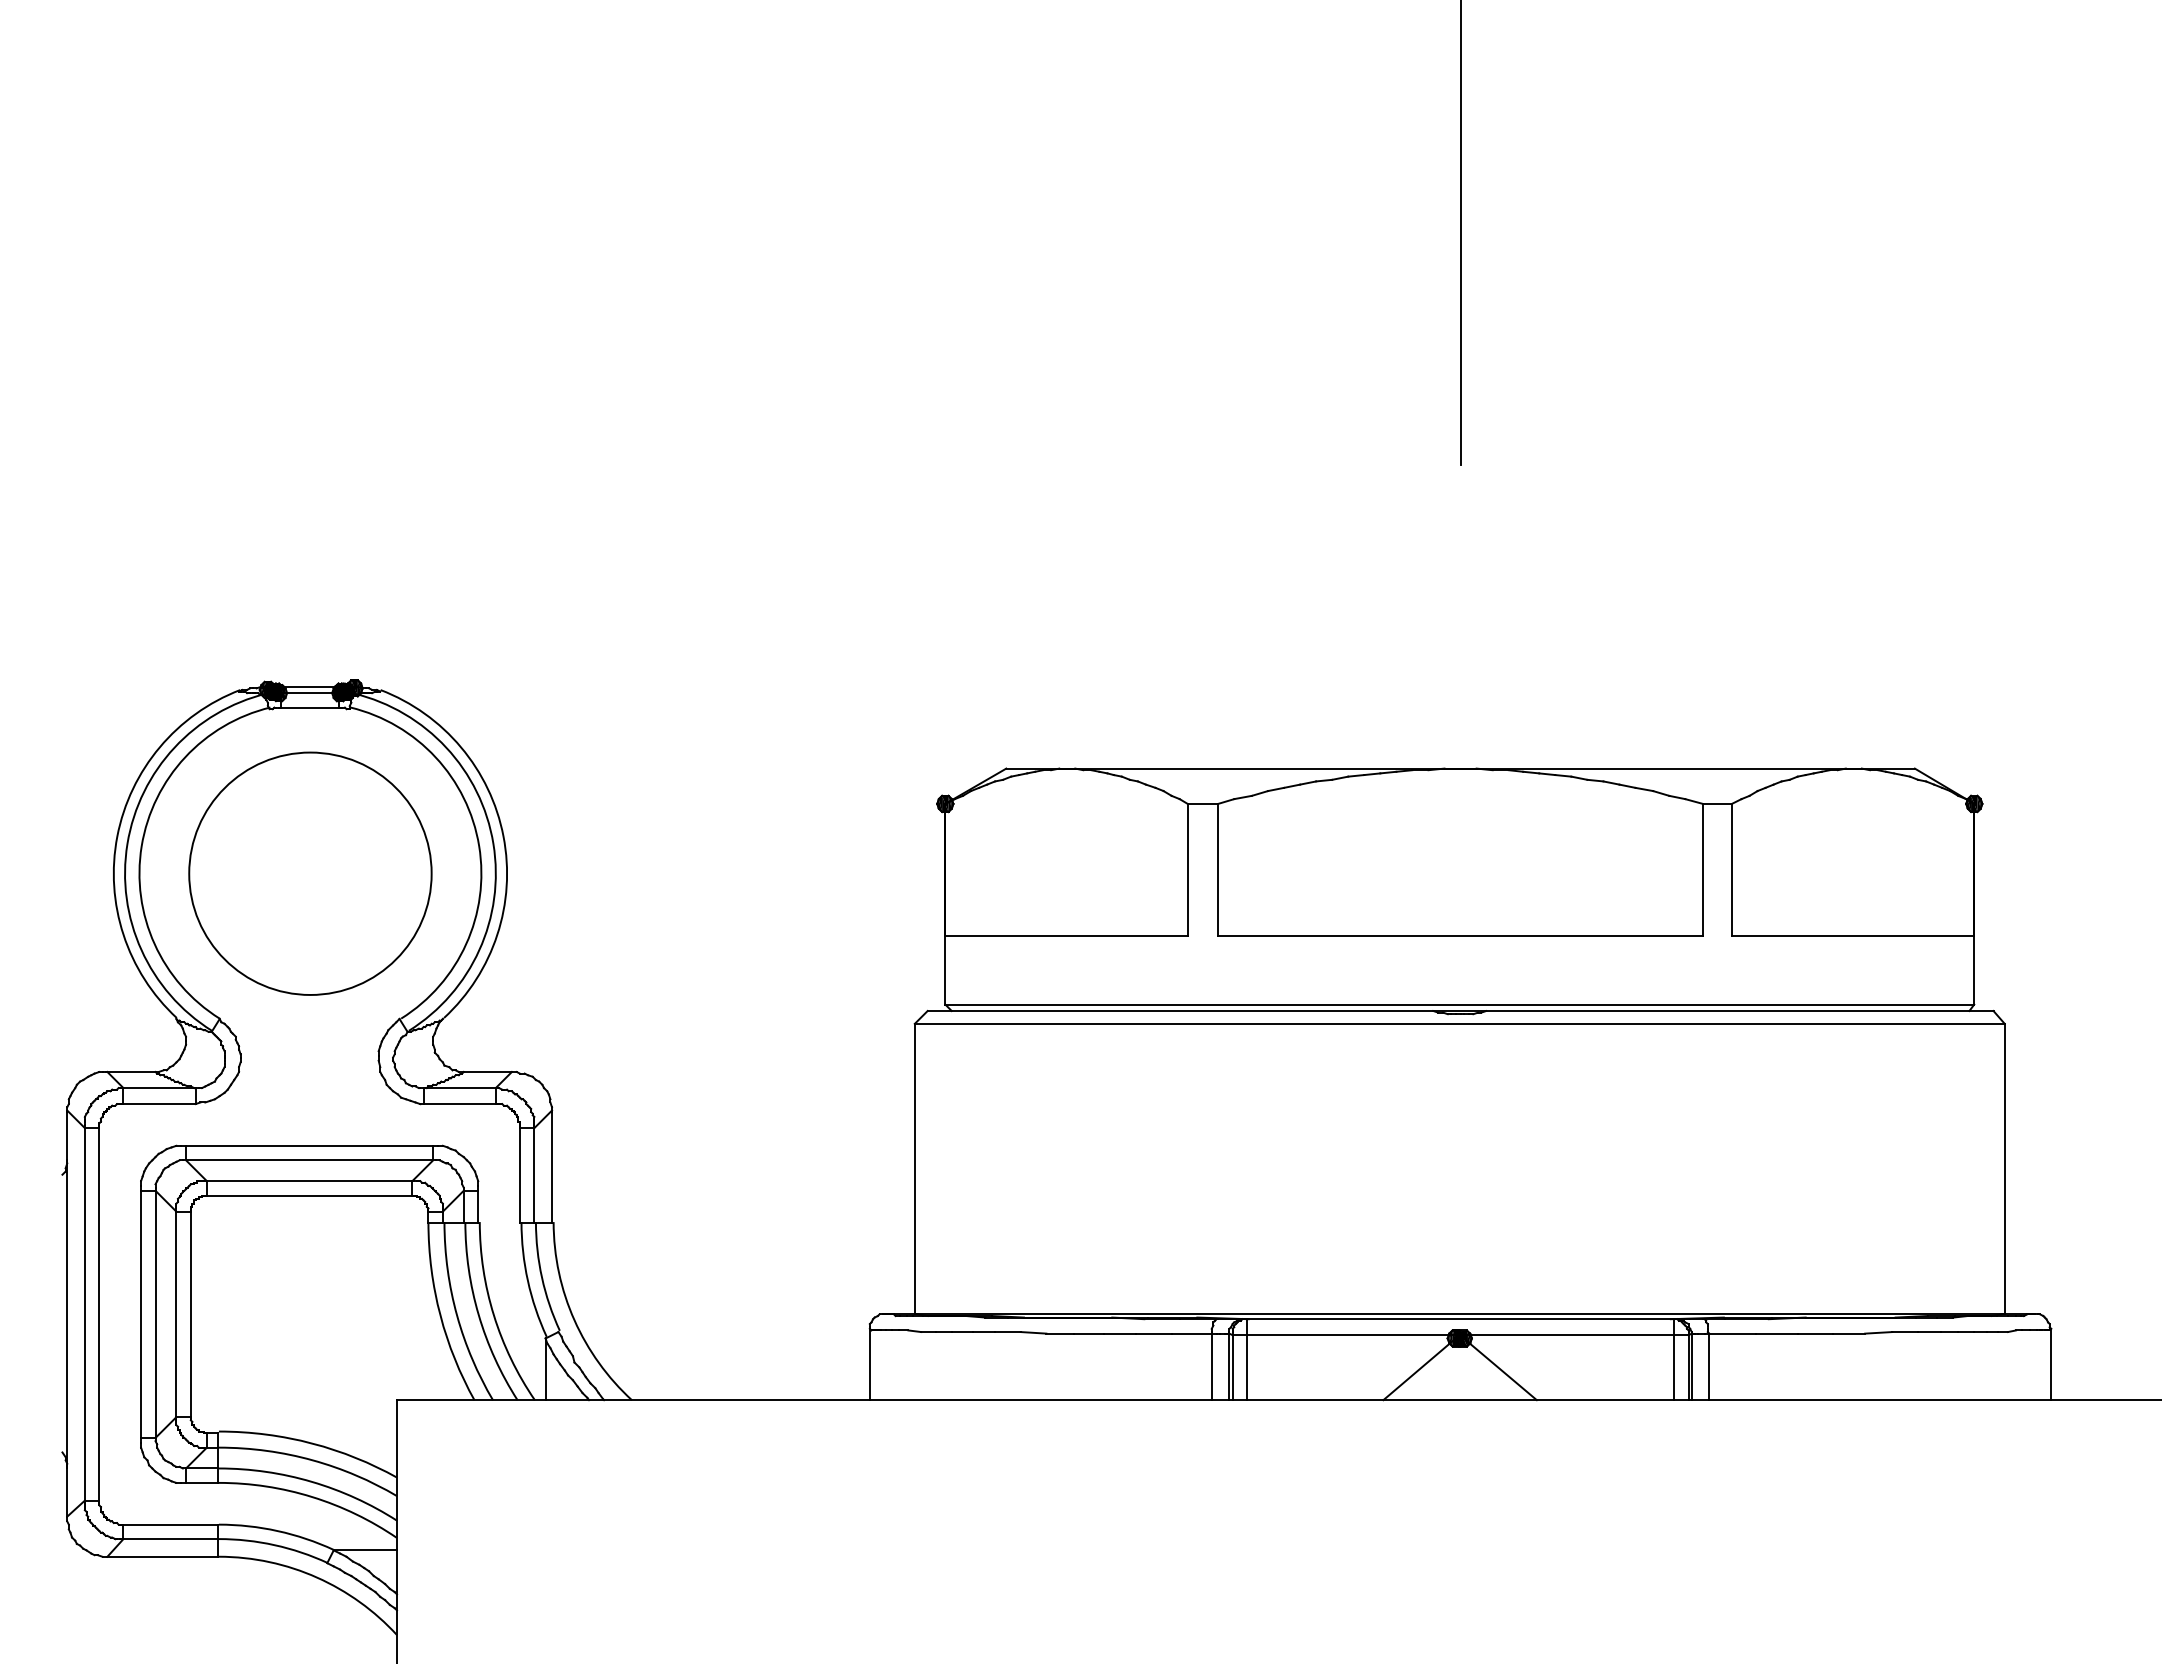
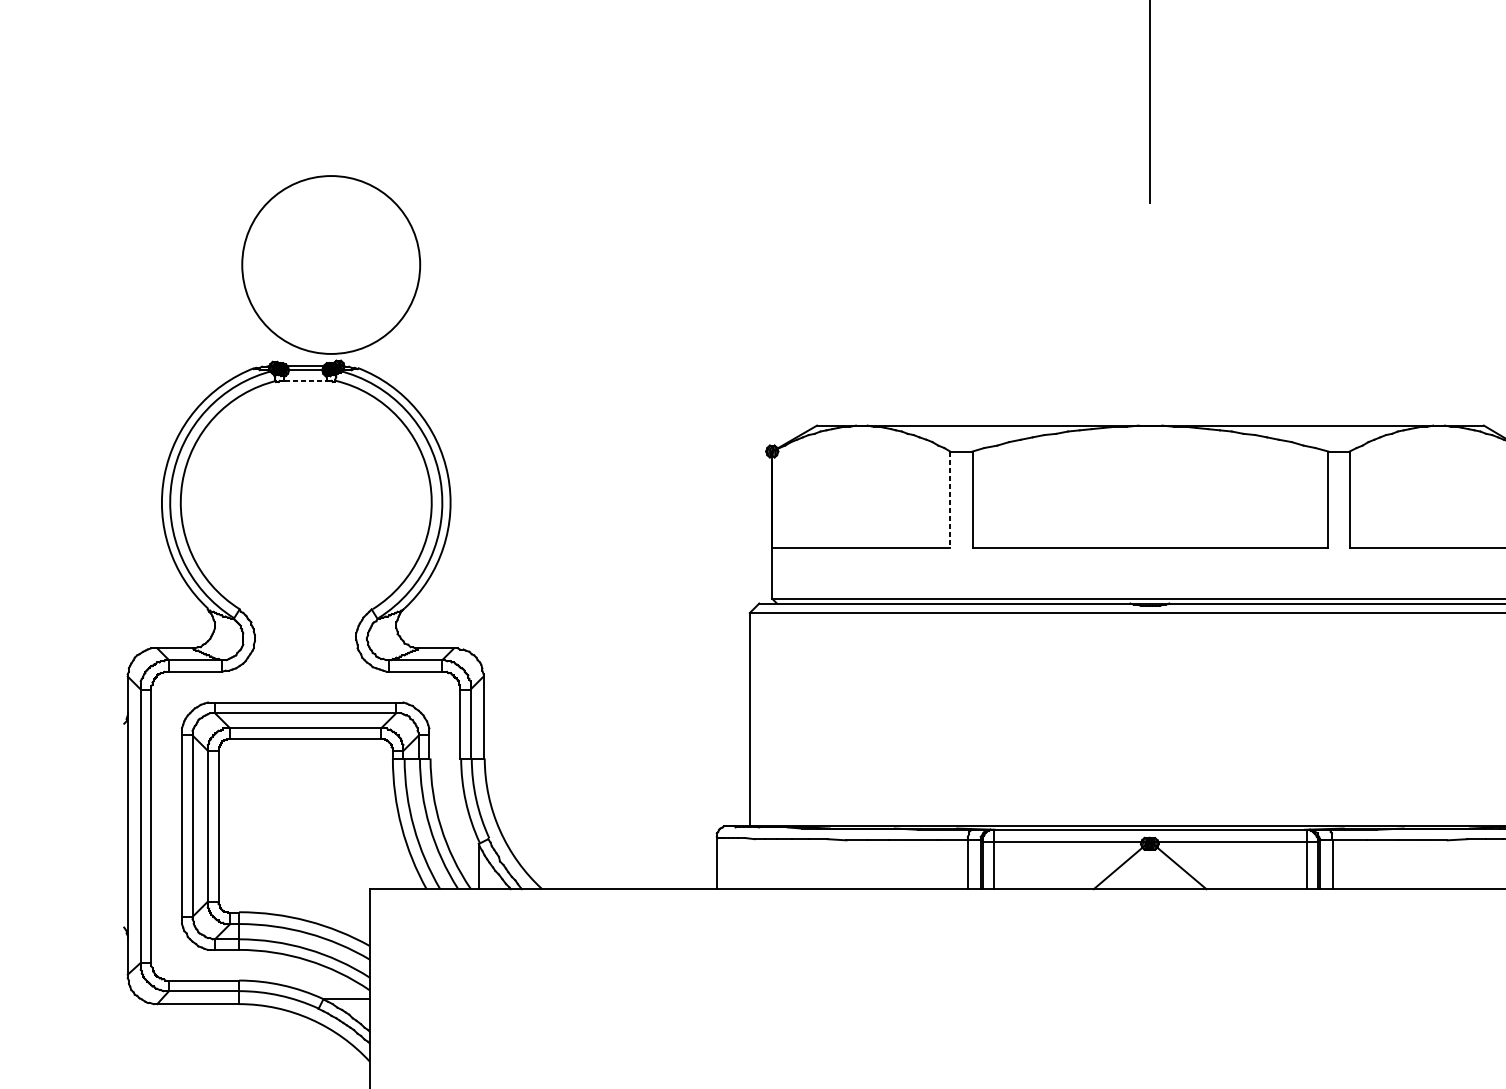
line: (309, 707) -> (305, 380), solid -> dashed
line: (1187, 869) -> (950, 499), solid -> dashed
part: (310, 873) -> (331, 264), moved

